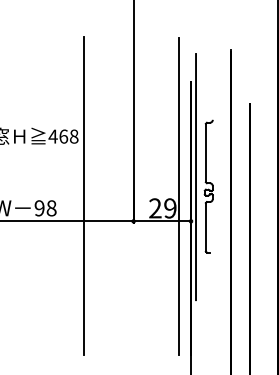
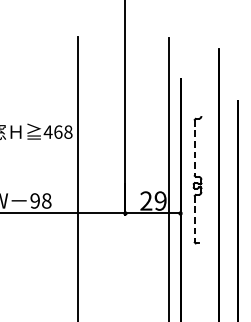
line: (205, 153) -> (194, 148), solid -> dashed
line: (196, 177) -> (185, 171), removed
line: (205, 227) -> (194, 219), solid -> dashed

